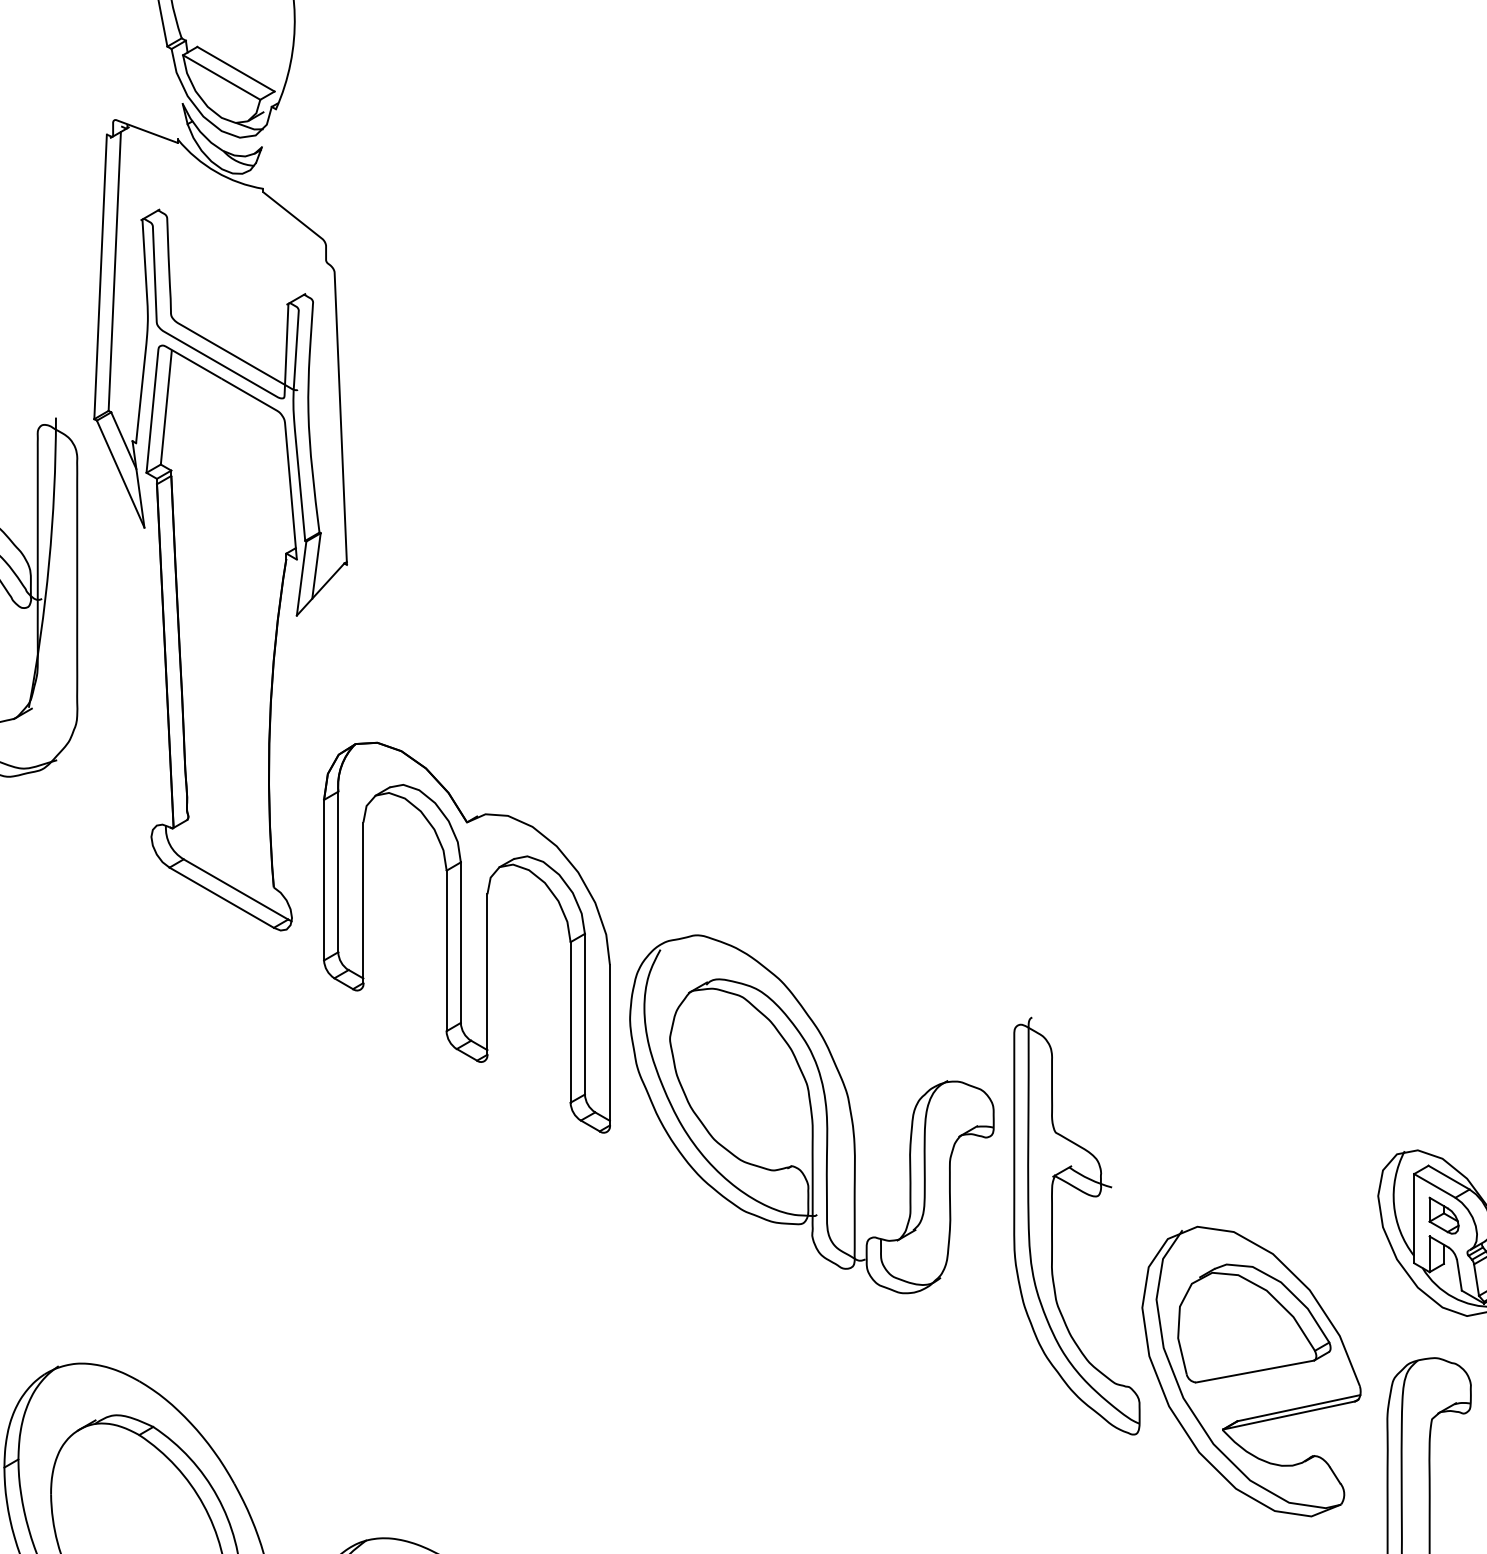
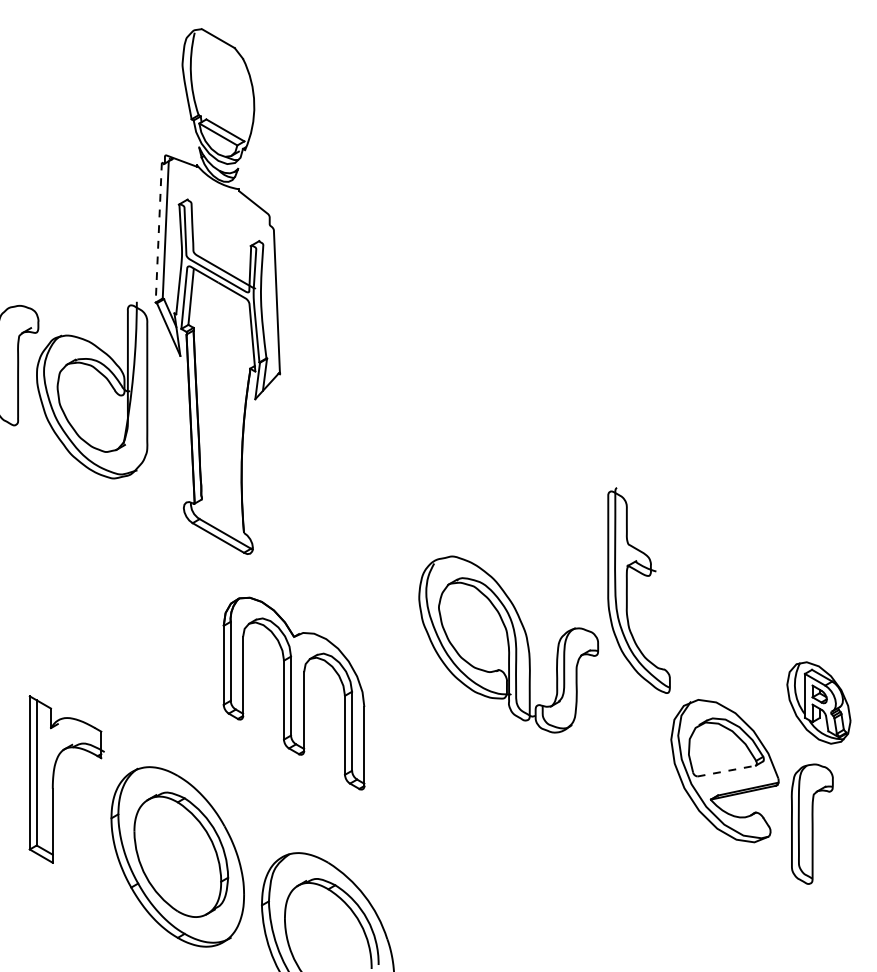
line: (99, 278) -> (158, 233), solid -> dashed
part: (465, 937) -> (293, 693), moved
part: (1053, 1226) -> (627, 590), moved
line: (1256, 1372) -> (727, 771), solid -> dashed

